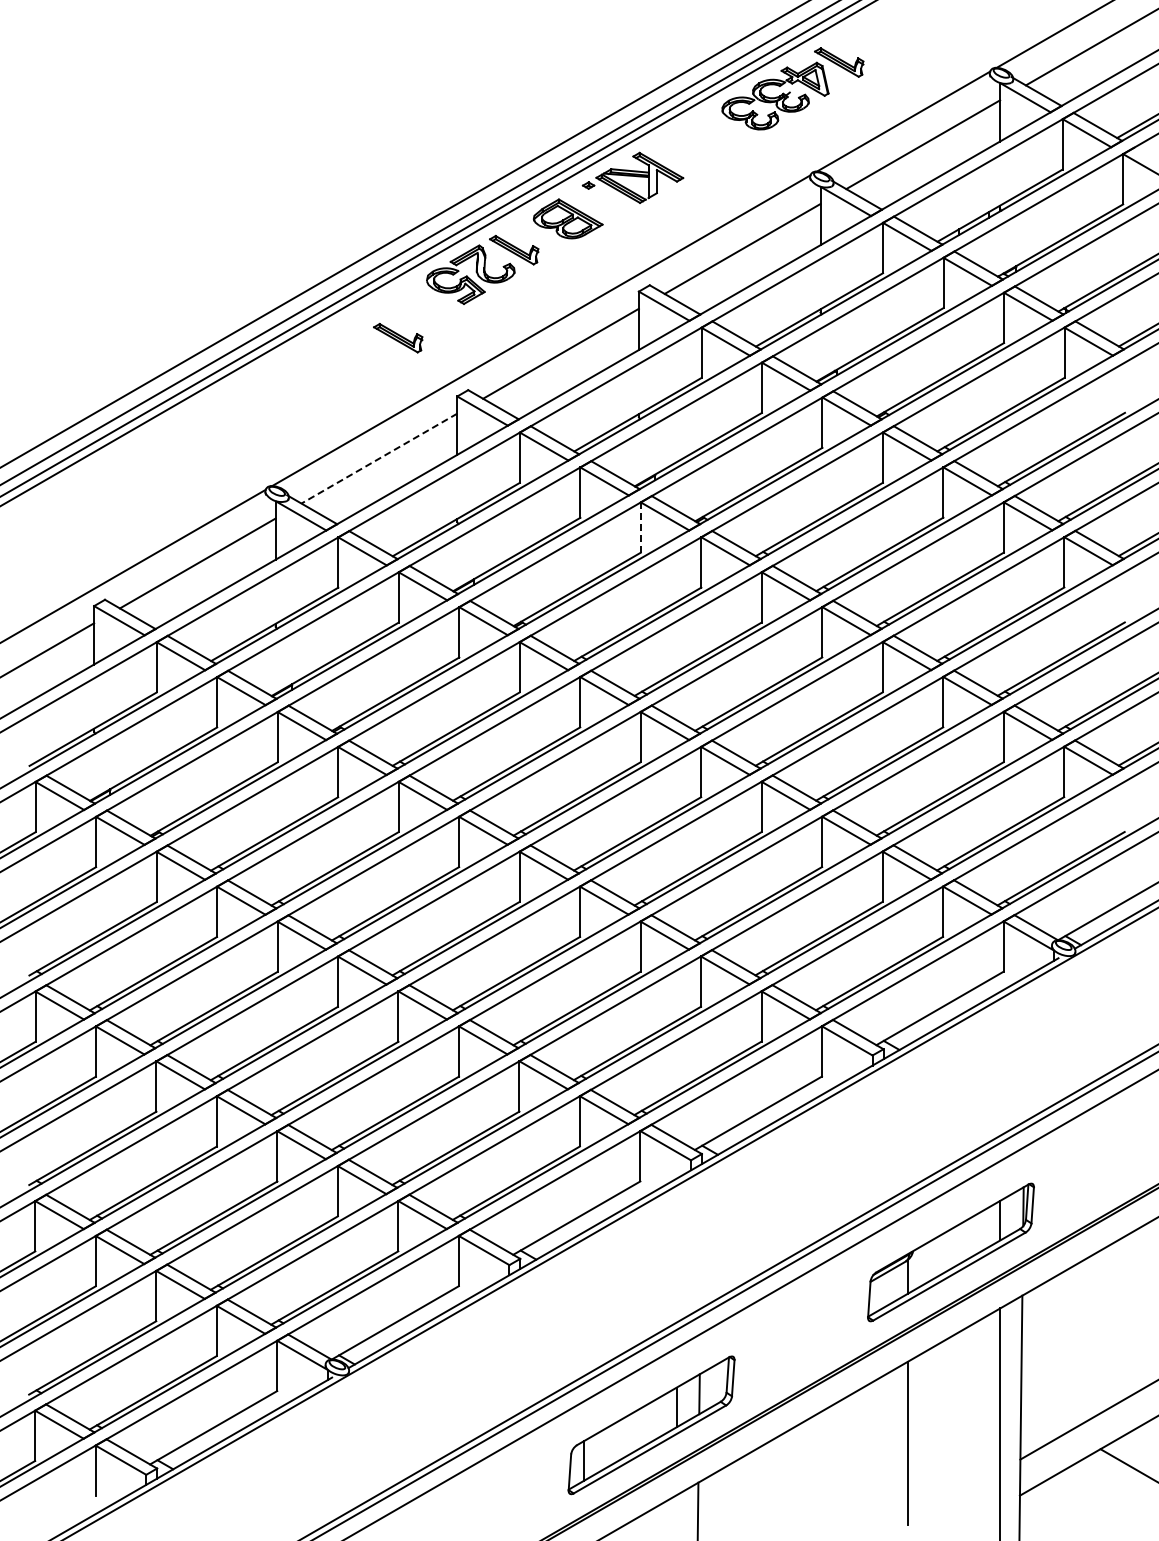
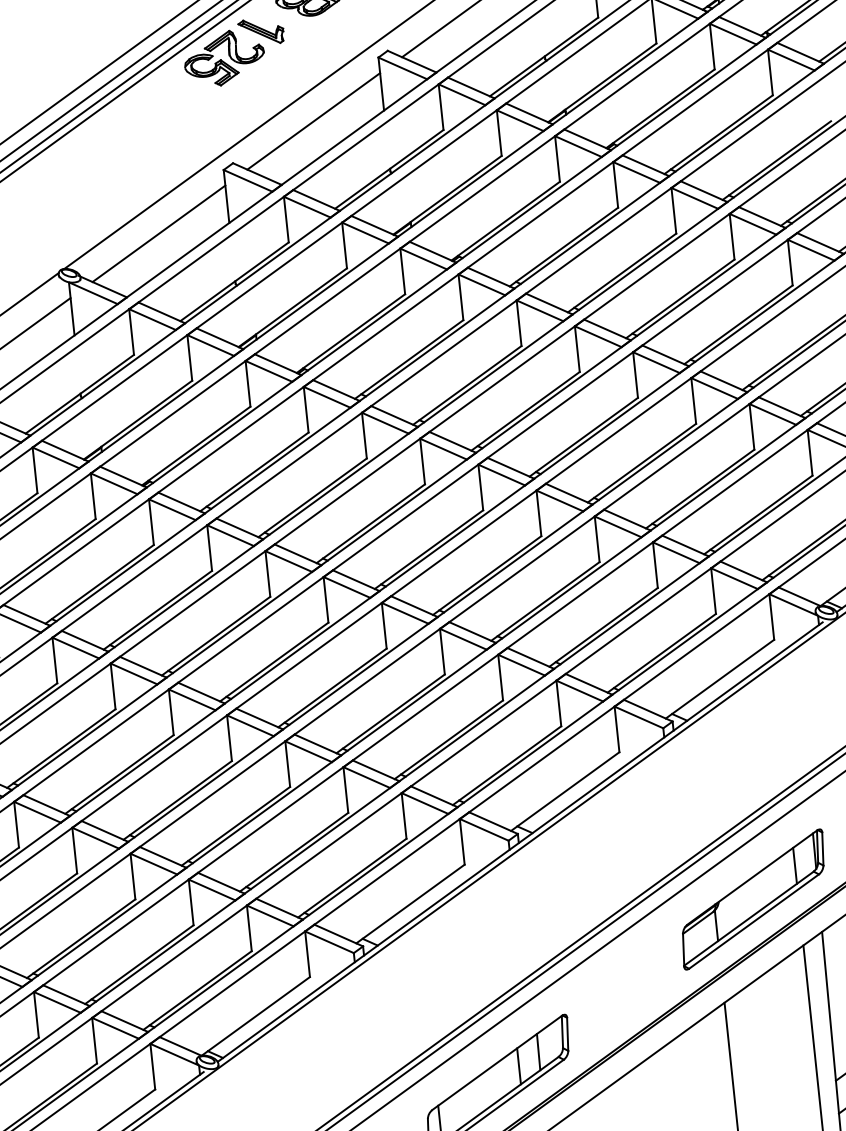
part: (398, 337) -> (164, 122), removed
line: (379, 458) -> (159, 233), dashed -> solid
line: (640, 527) -> (402, 271), dashed -> solid

